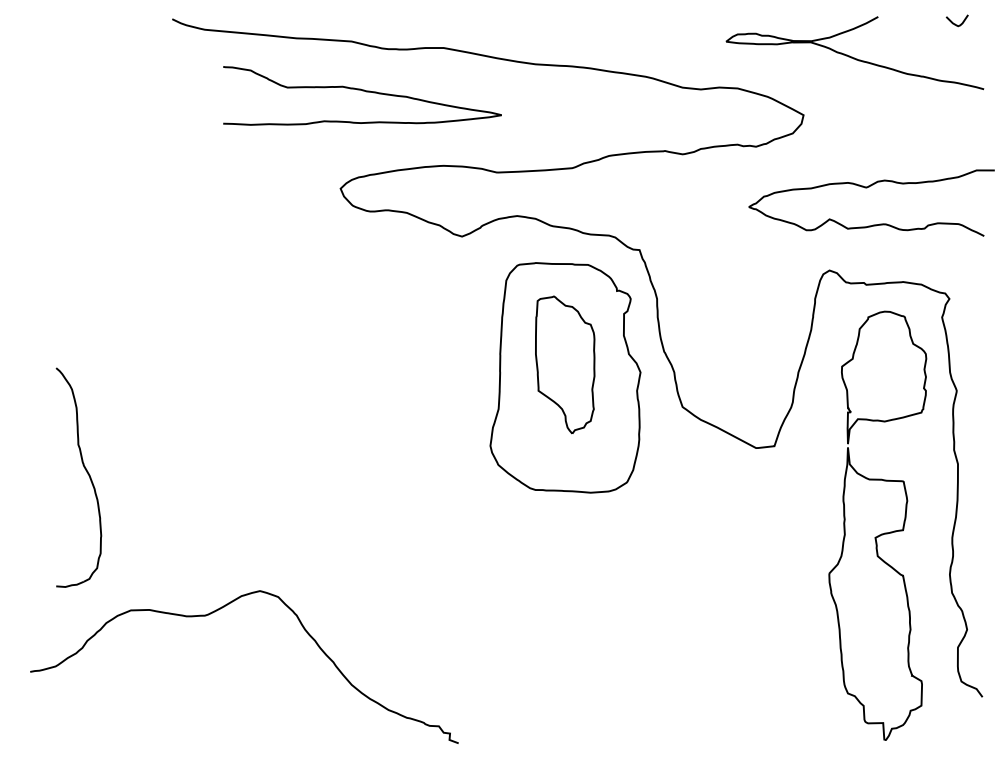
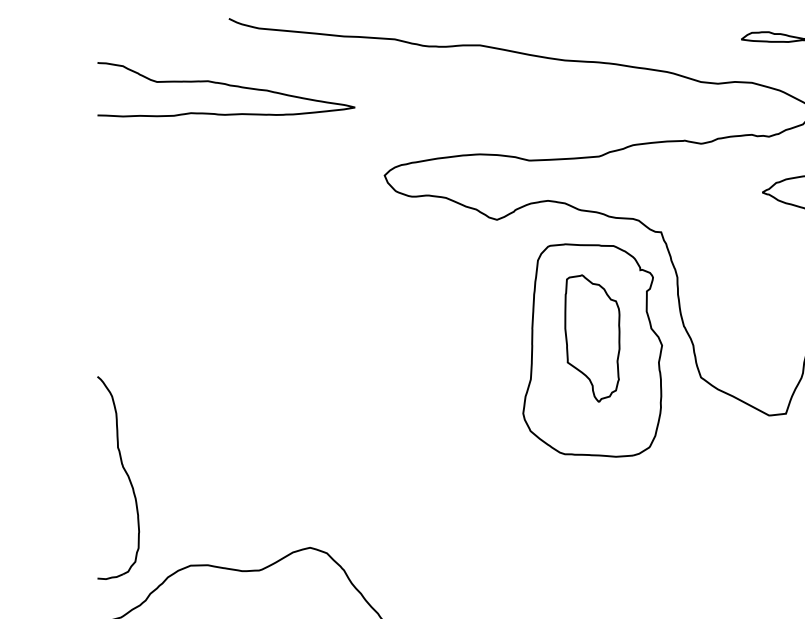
curve: (362, 91) -> (226, 85), moved
part: (86, 472) -> (125, 473), moved

